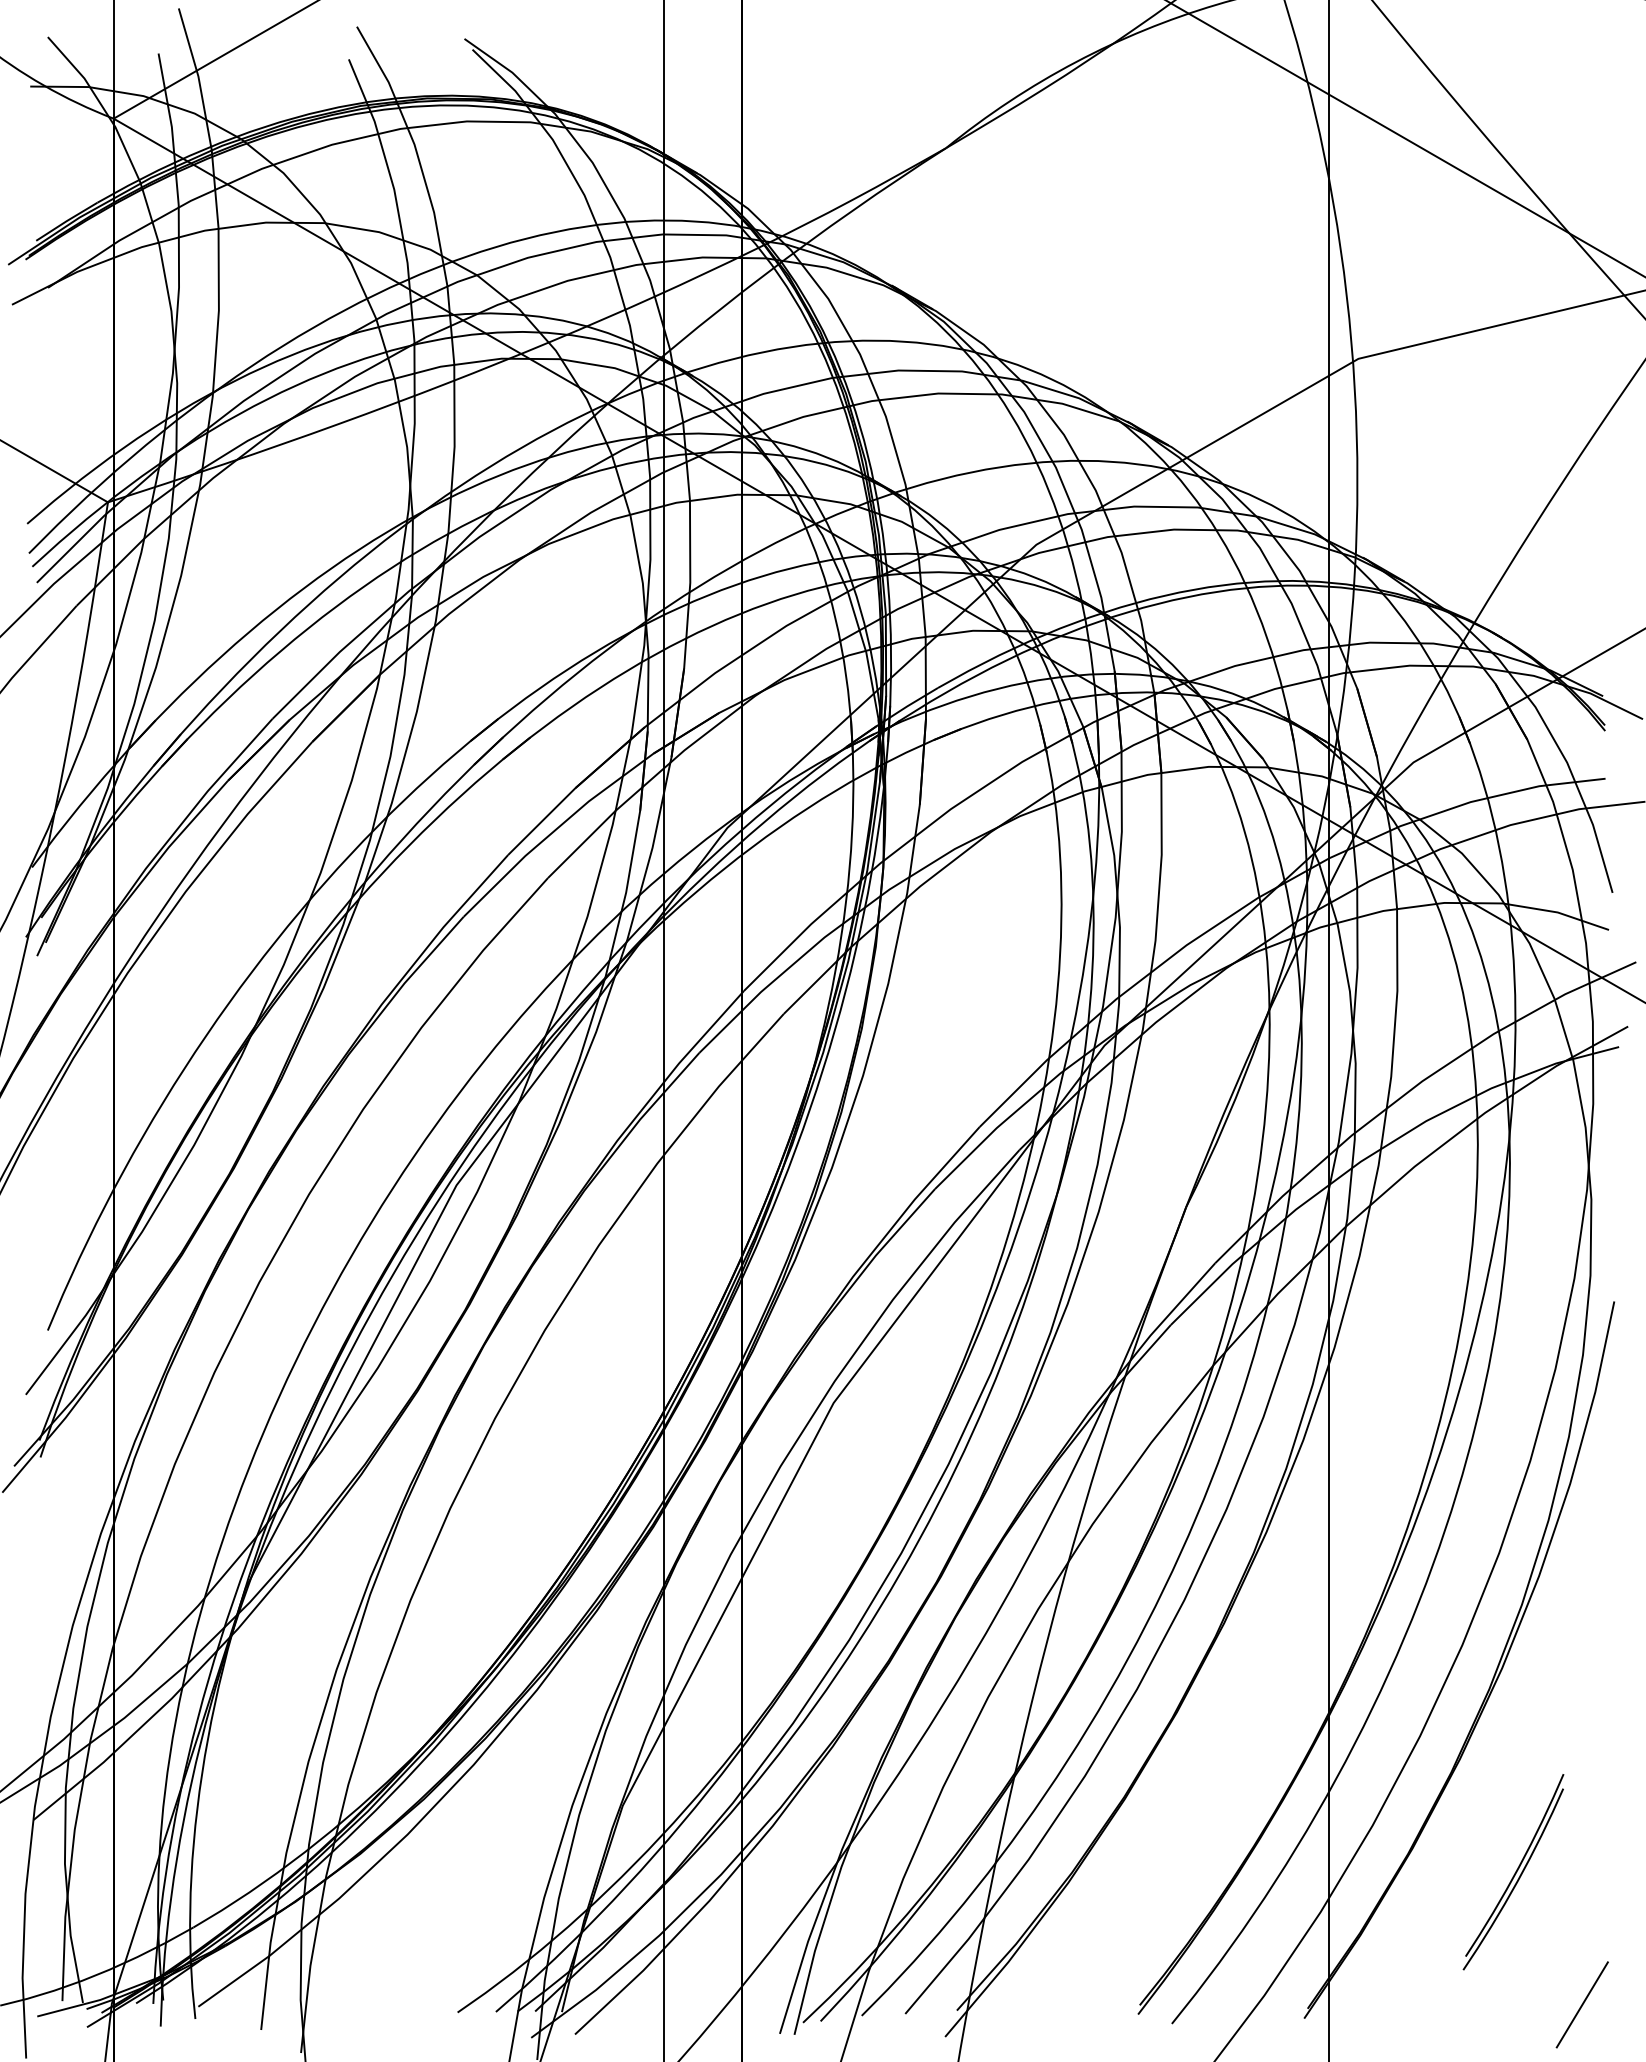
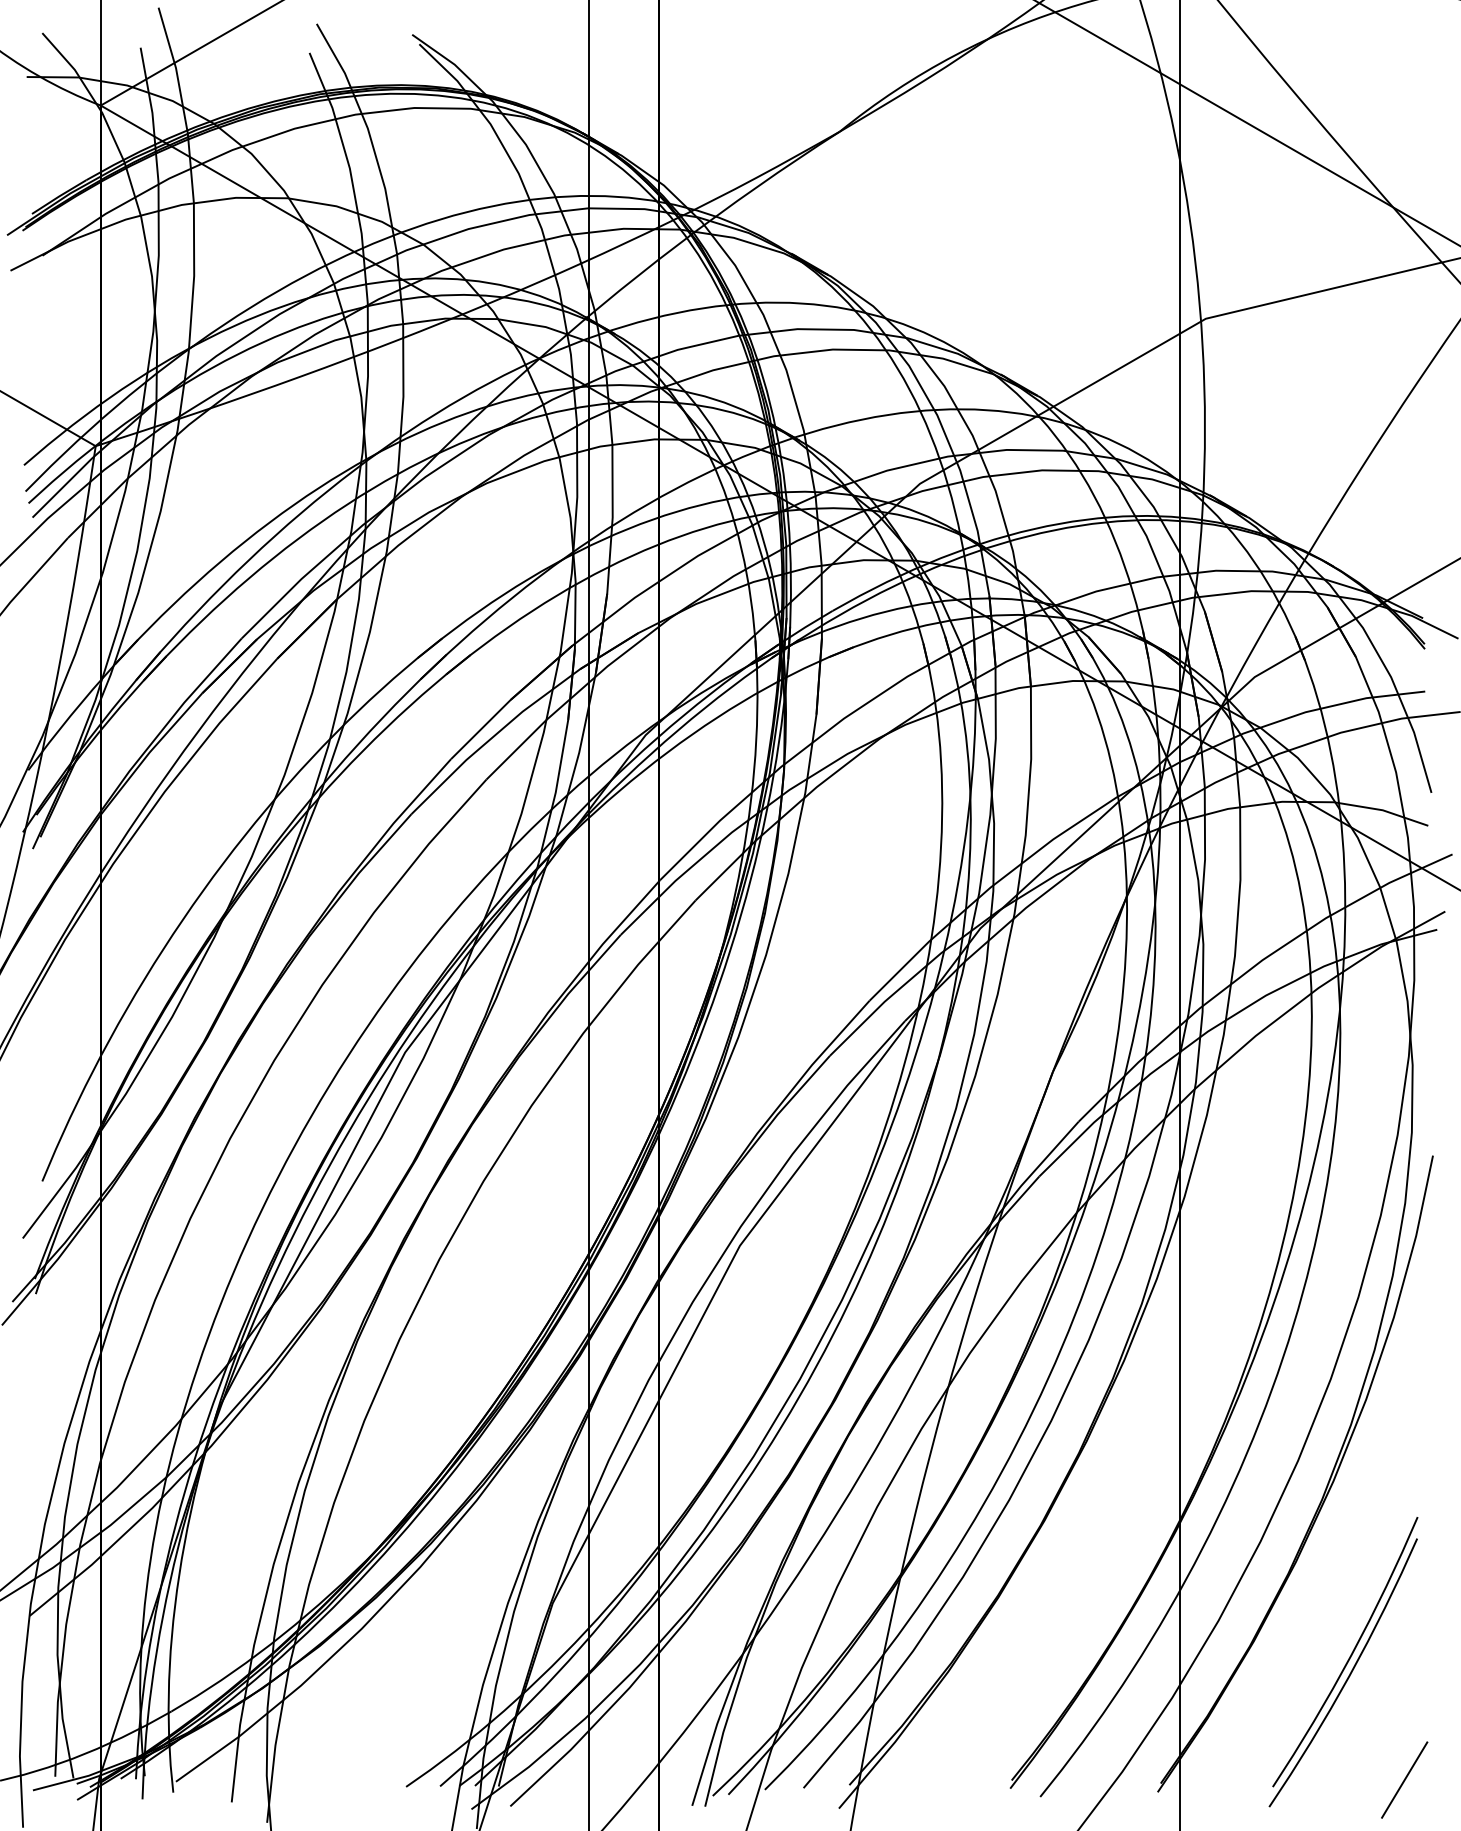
part: (1513, 1872) -> (1343, 1662), size x1.67

